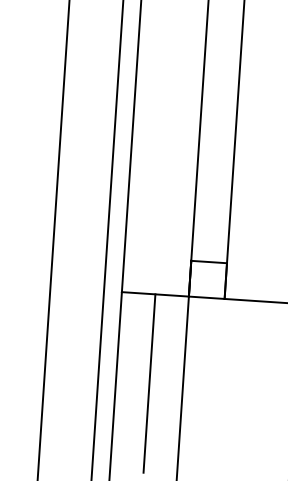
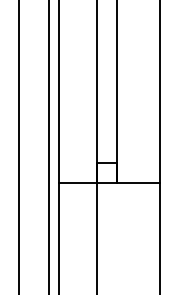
line: (150, 383) -> (78, 232), removed

